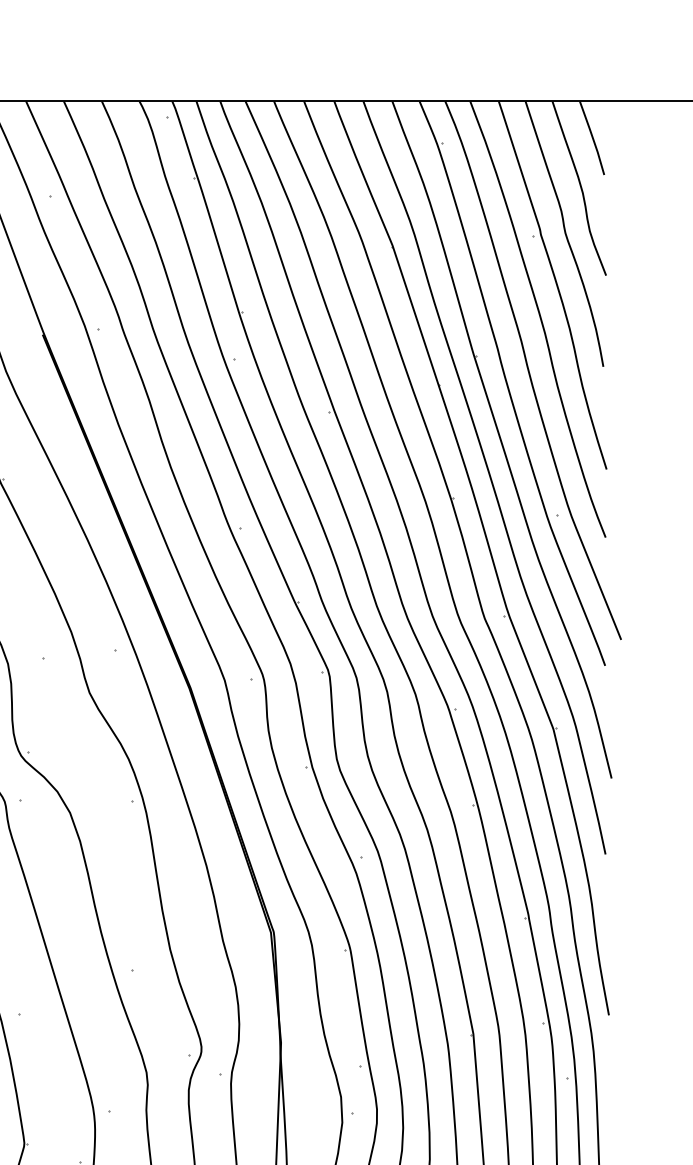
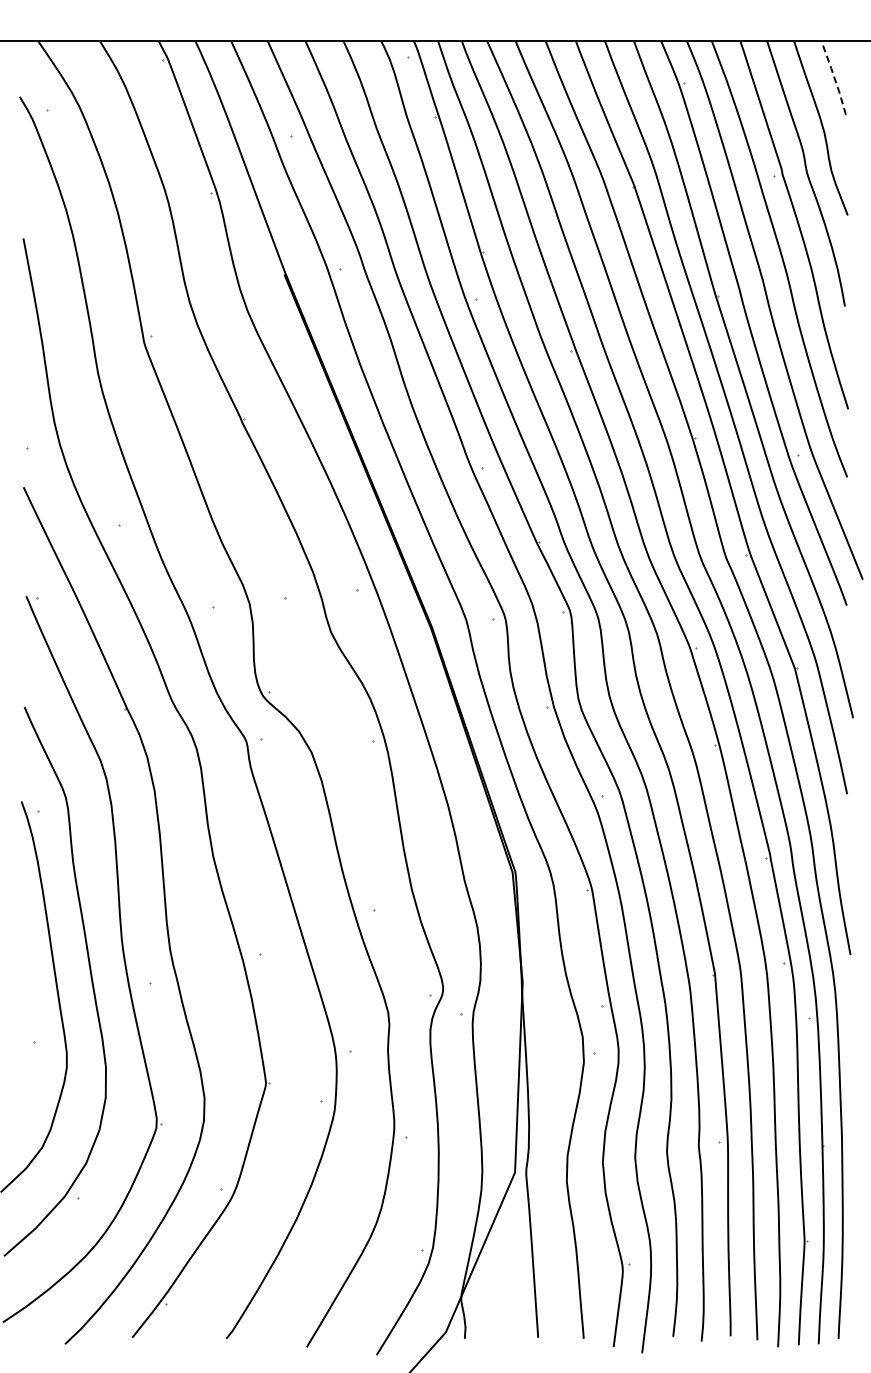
line: (592, 137) -> (834, 77), solid -> dashed

